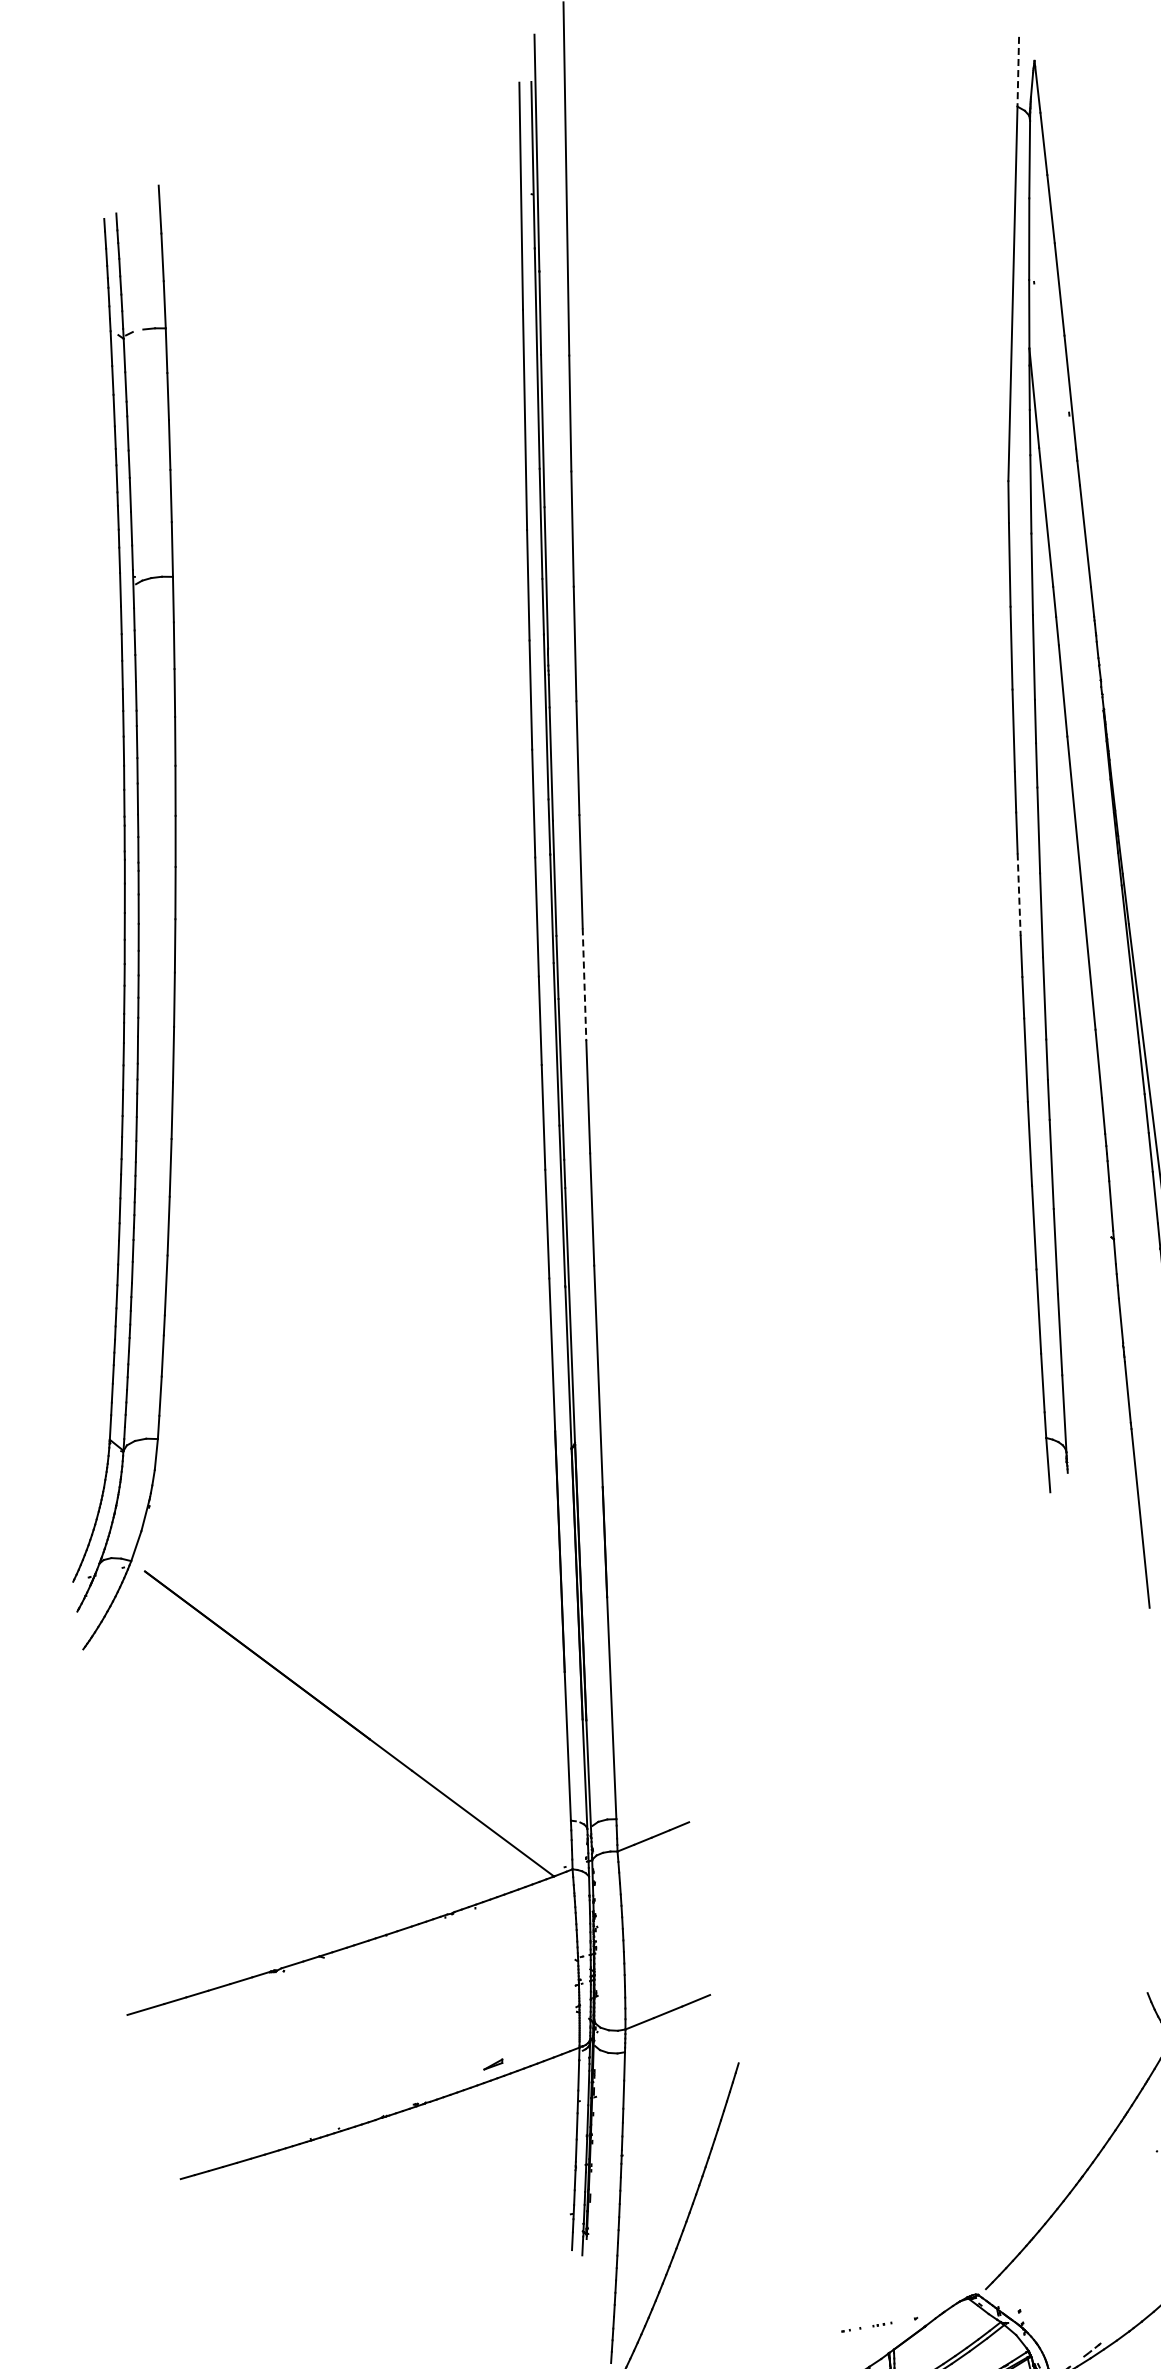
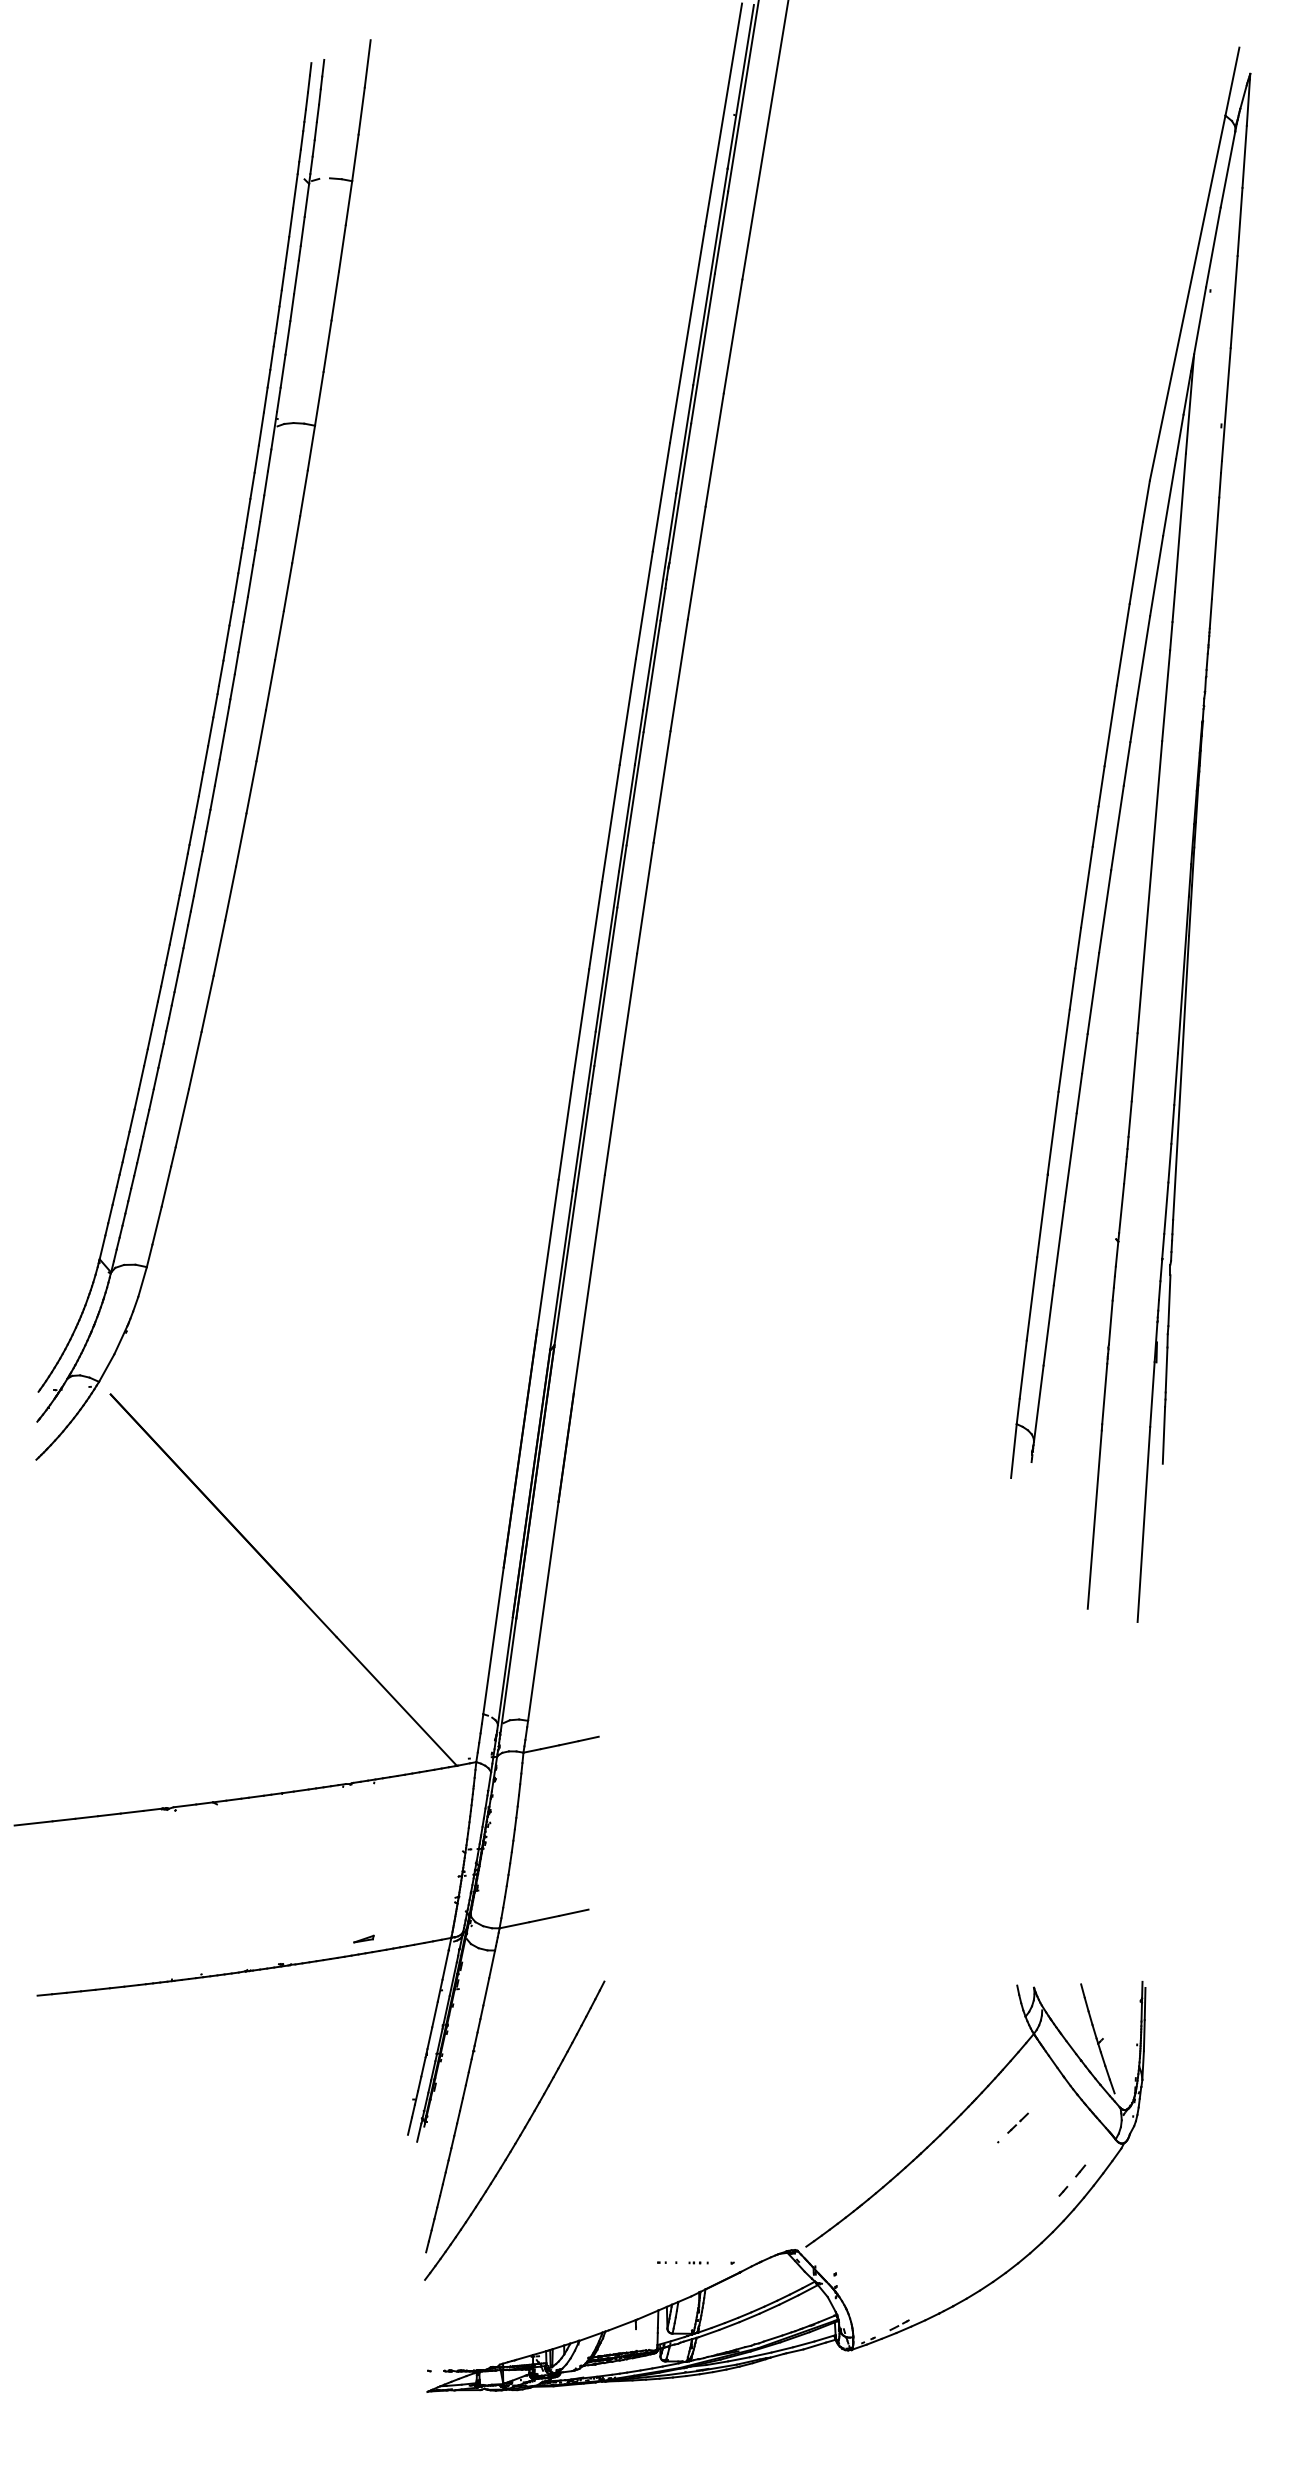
line: (1018, 71) -> (1232, 81), dashed -> solid
line: (1018, 894) -> (1086, 887), dashed -> solid
line: (584, 984) -> (645, 898), dashed -> solid

